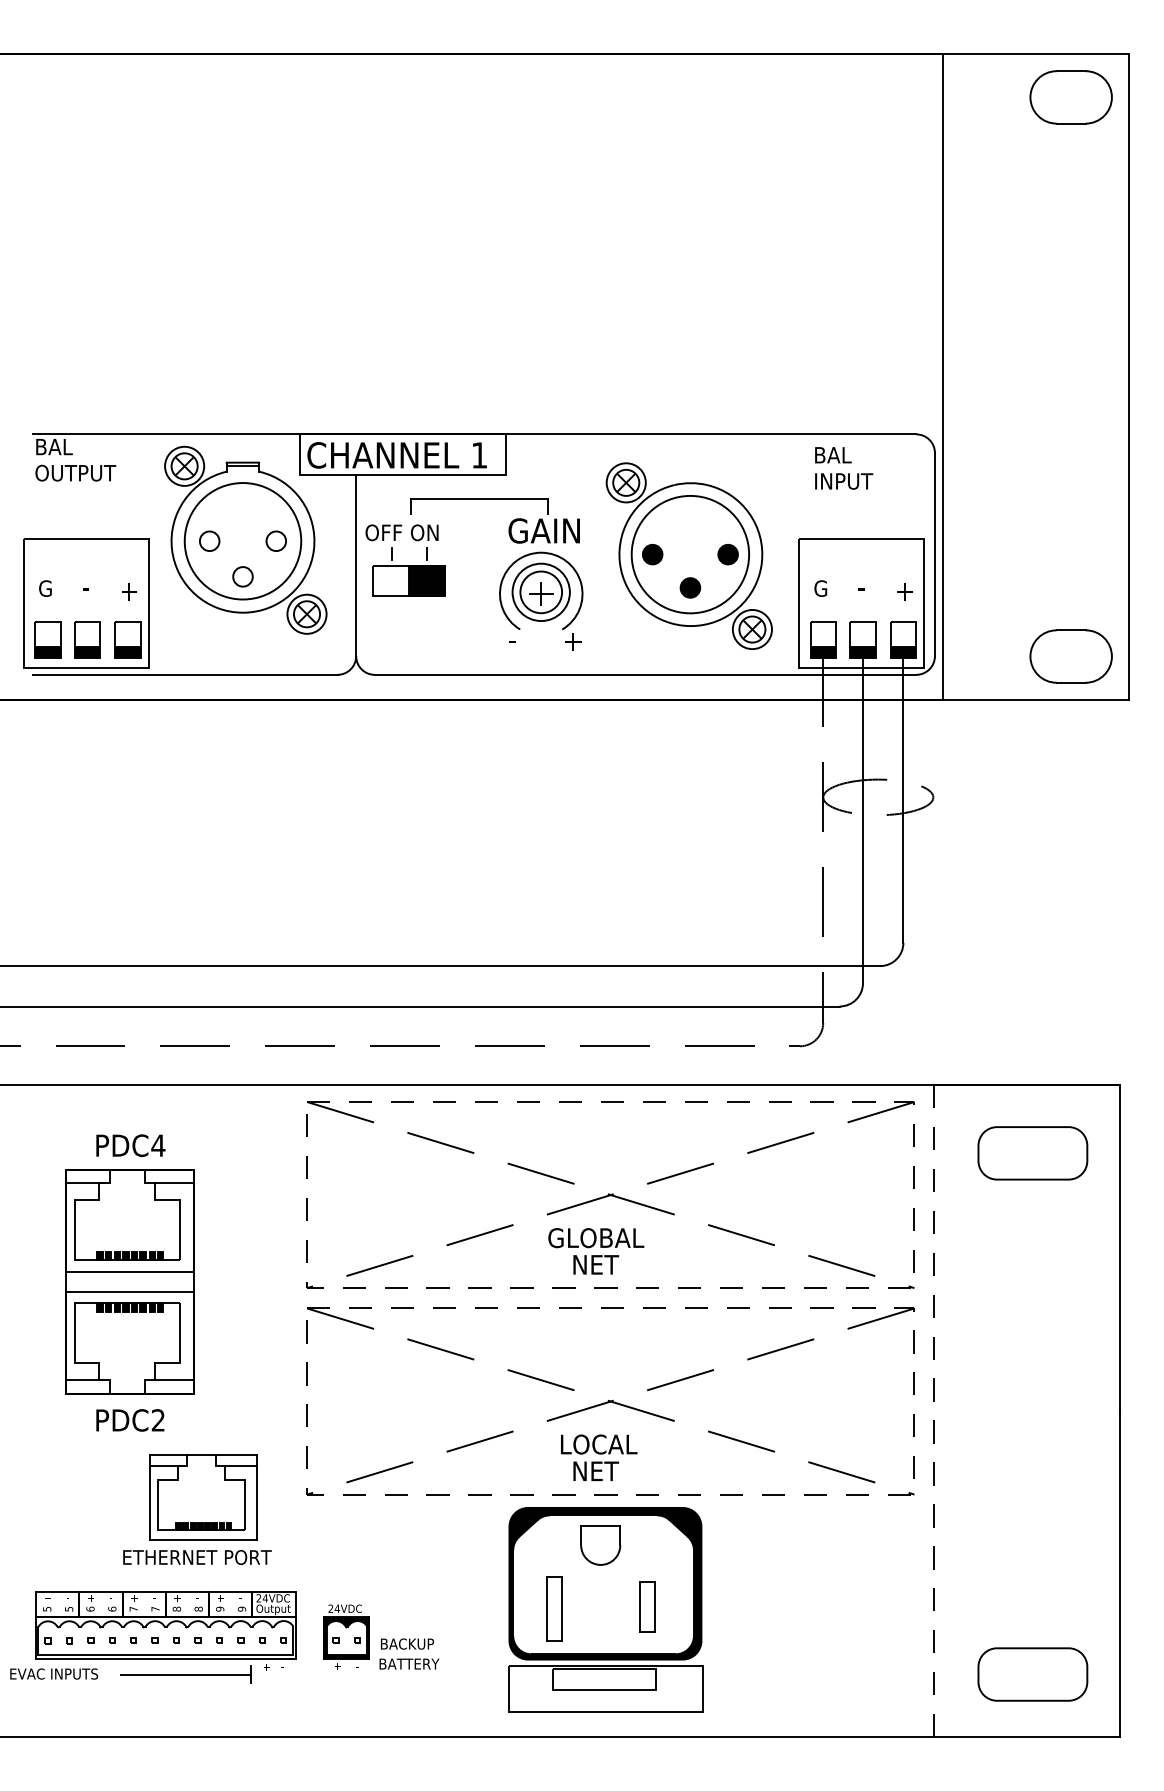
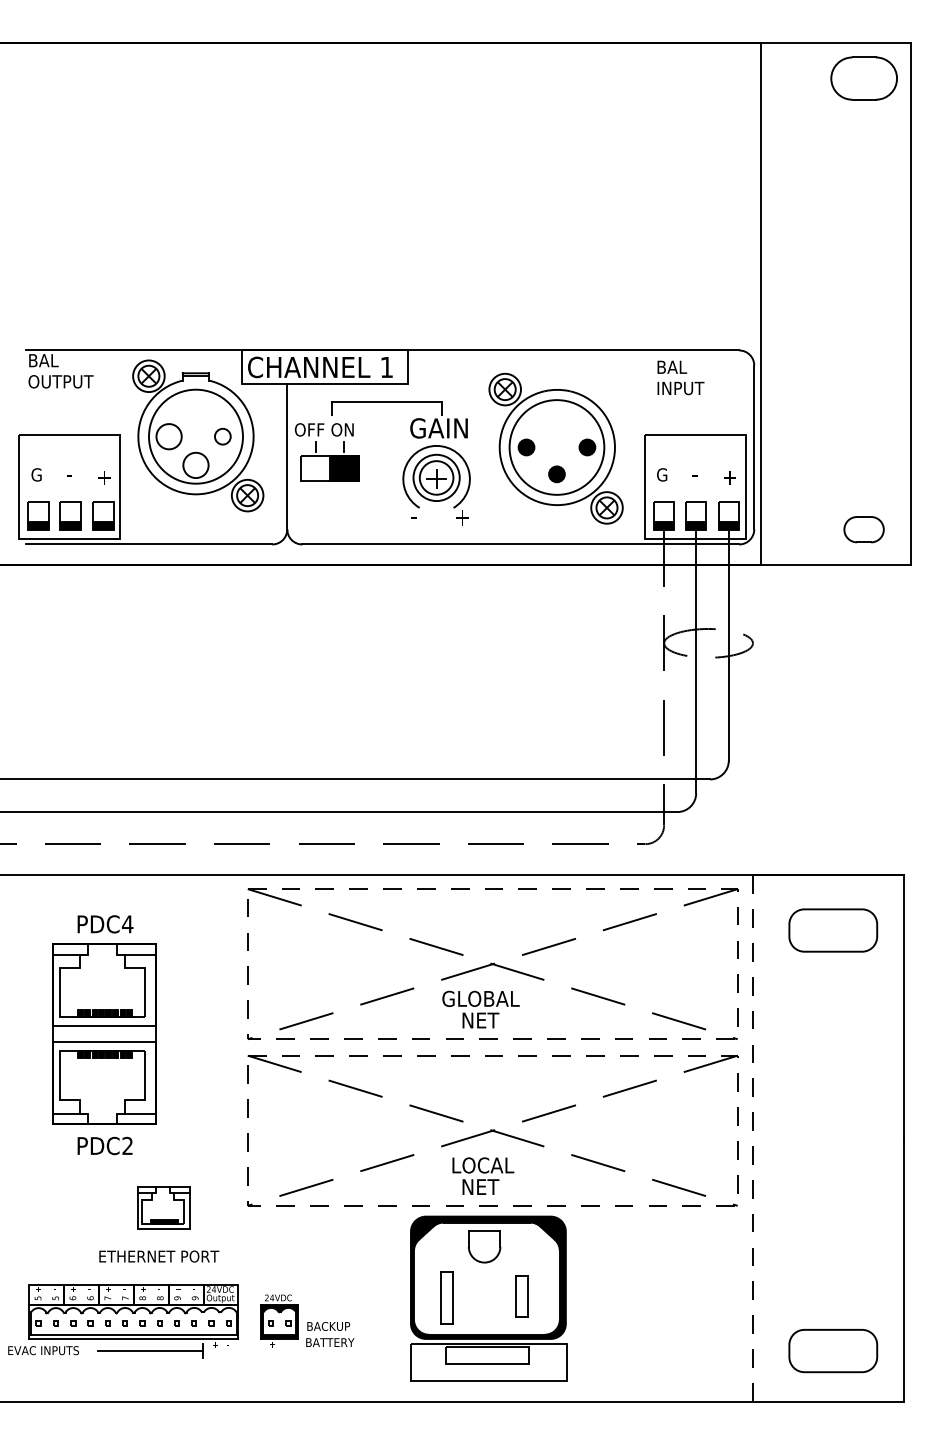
circle: (209, 541) -> (168, 436), size x1.6
circle: (242, 576) -> (195, 465), size x1.6
part: (1070, 656) -> (863, 529), size x0.6
part: (203, 1497) -> (164, 1208), size x0.6

